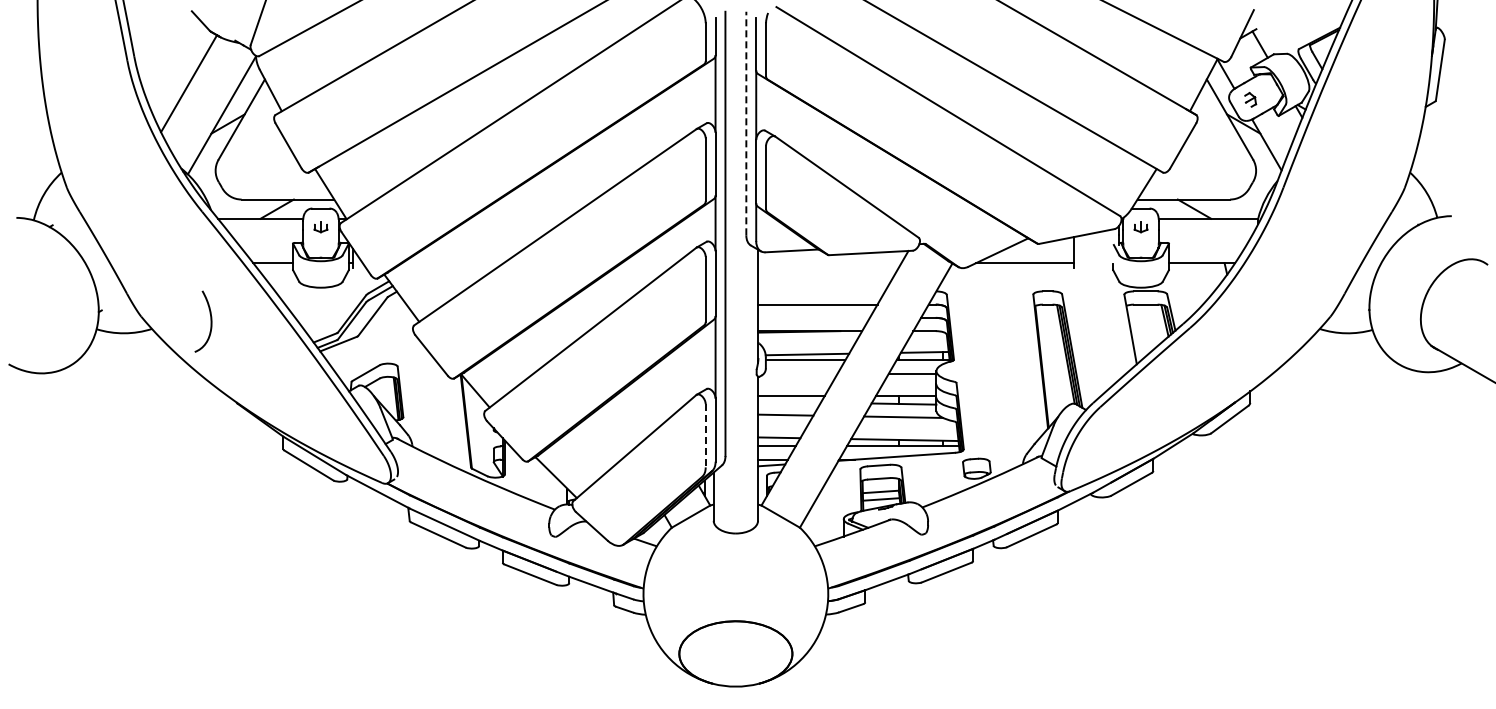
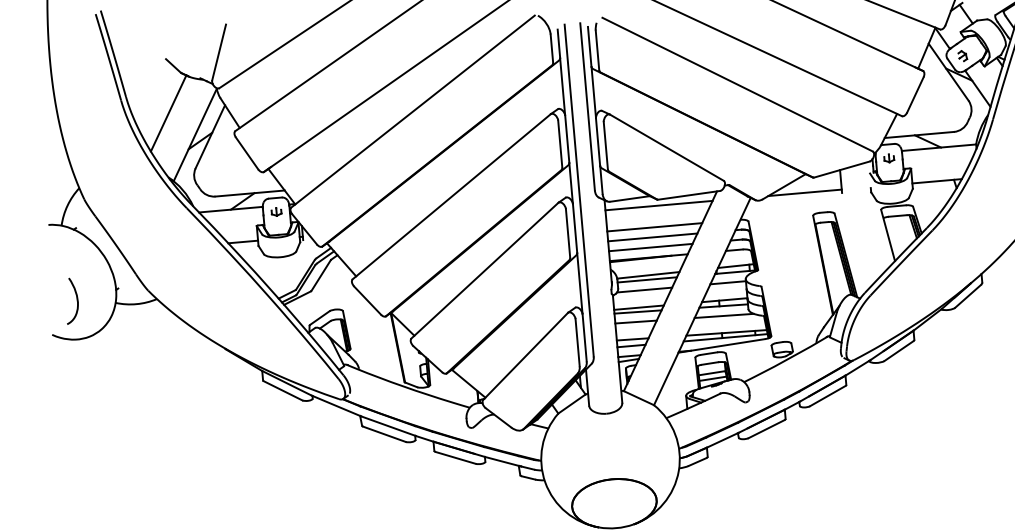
line: (746, 123) -> (587, 106), dashed -> solid
line: (829, 263) -> (658, 205), added
line: (821, 291) -> (654, 227), added
line: (813, 317) -> (650, 247), added
curve: (210, 321) -> (76, 300), moved
line: (800, 373) -> (644, 289), added
line: (789, 401) -> (637, 311), added
line: (705, 435) -> (577, 342), dashed -> solid

